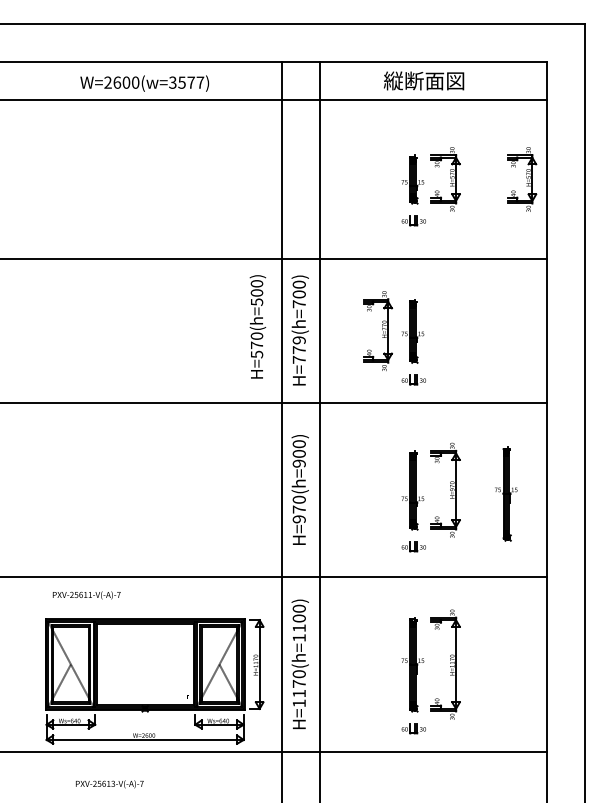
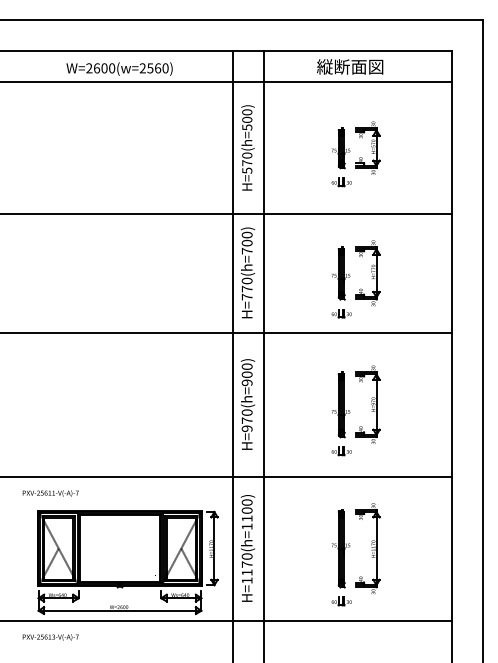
text: (185, 82) -> (153, 68), W=2600(w=3577) -> W=2600(w=2560)
part: (521, 178) -> (430, 147), removed
text: (257, 326) -> (247, 147), moved
part: (377, 331) -> (367, 273), moved
text: (299, 339) -> (247, 280), H=779(h=700) -> H=770(h=700)
part: (505, 493) -> (417, 407), removed
text: (86, 595) -> (50, 493), moved
text: (109, 784) -> (50, 637), moved

